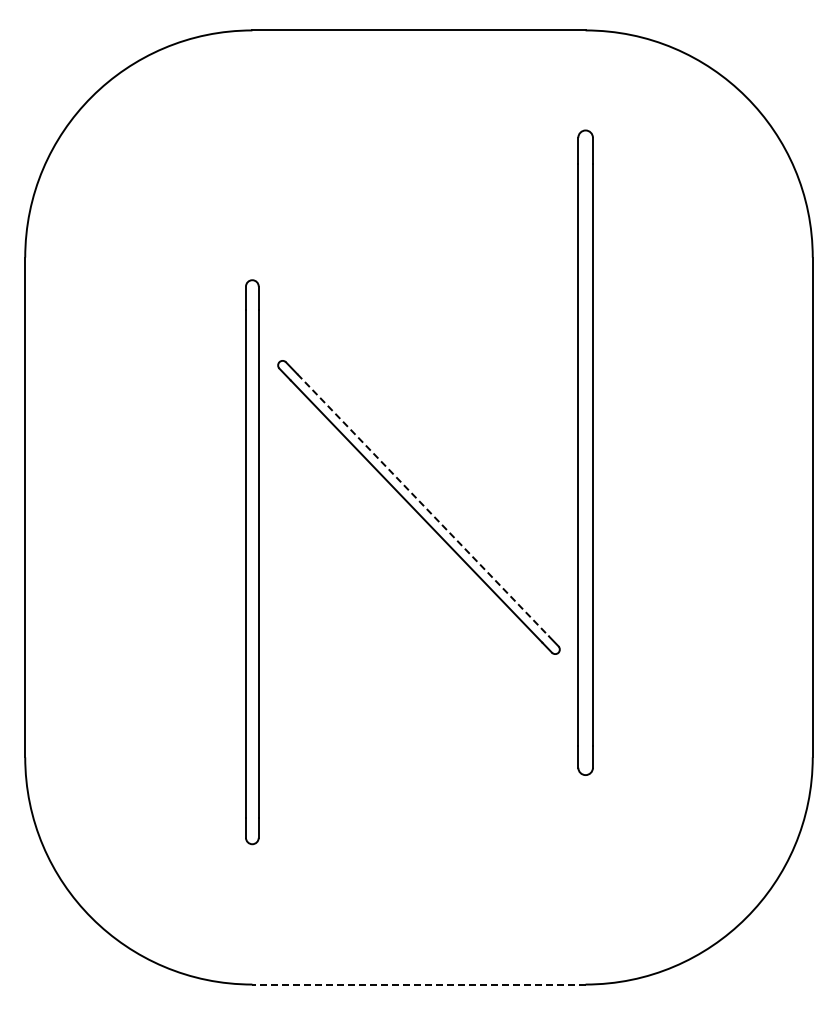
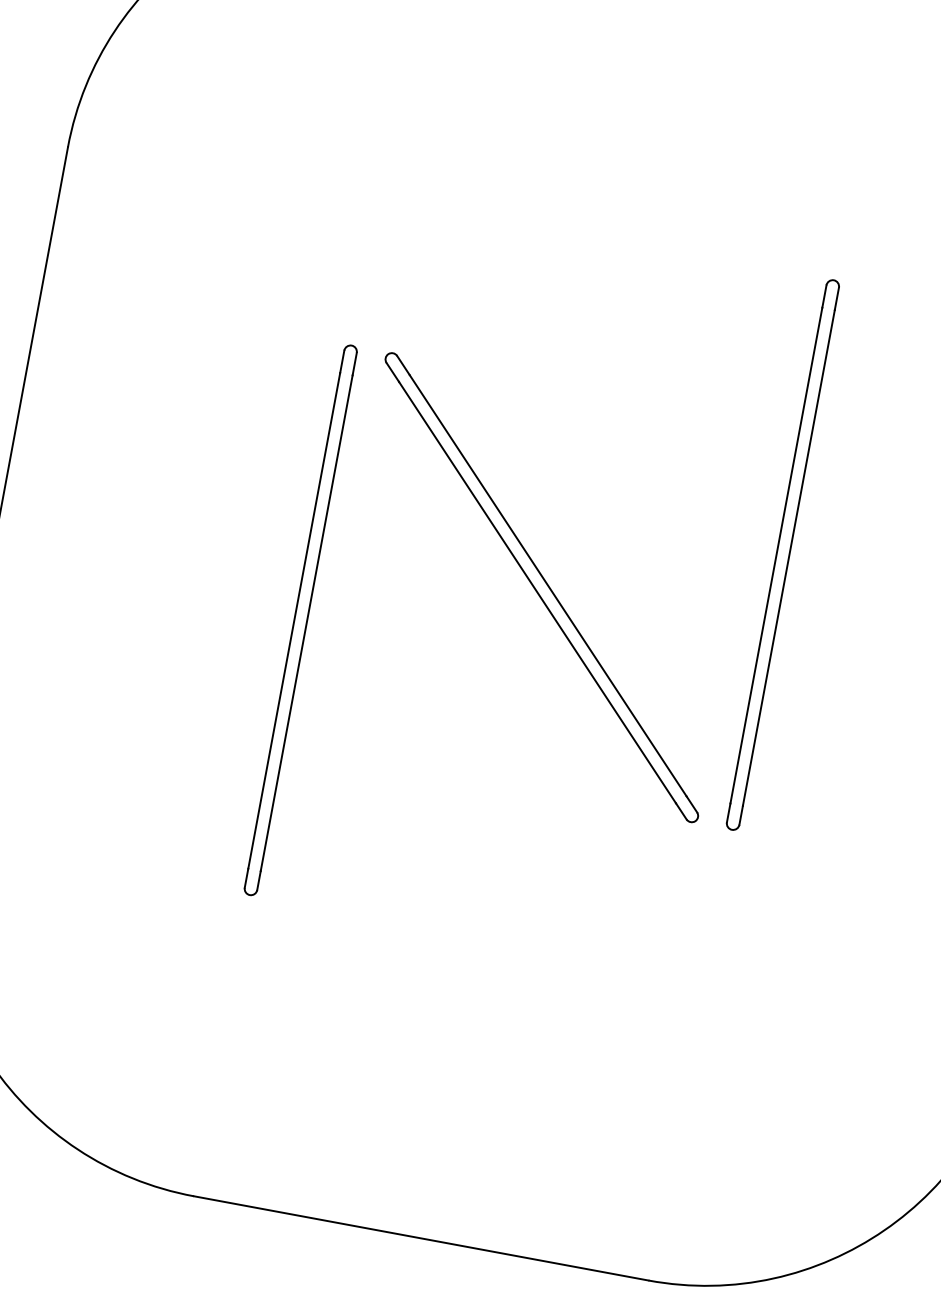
part: (585, 452) -> (782, 554), size x0.62
line: (423, 505) -> (548, 586), dashed -> solid
part: (252, 562) -> (300, 620), size x0.71
line: (419, 984) -> (421, 1238), dashed -> solid

